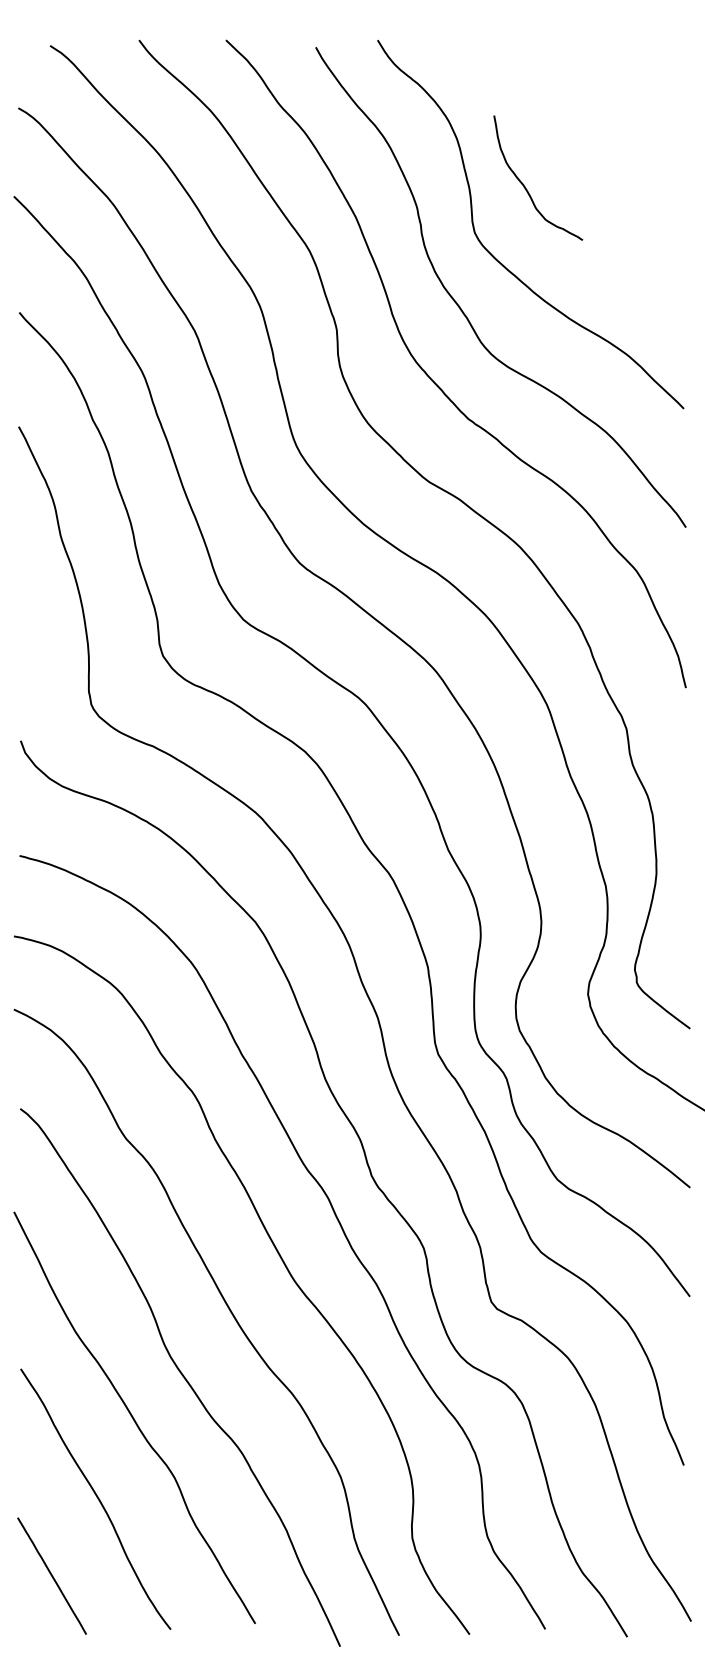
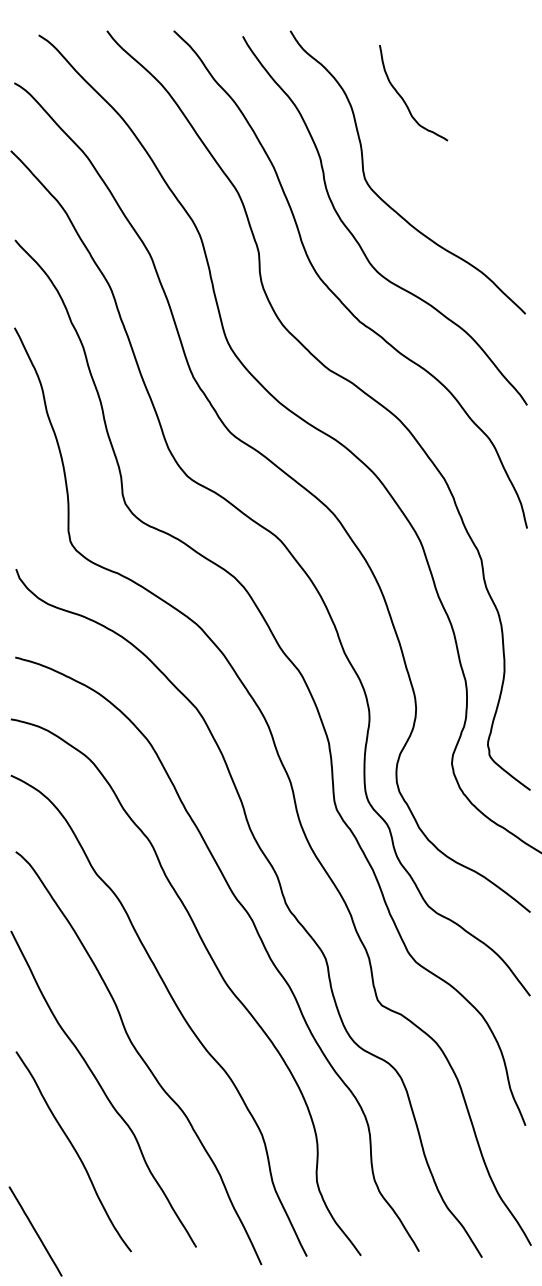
curve: (524, 184) -> (403, 97), moved
line: (51, 1575) -> (35, 1231), moved

